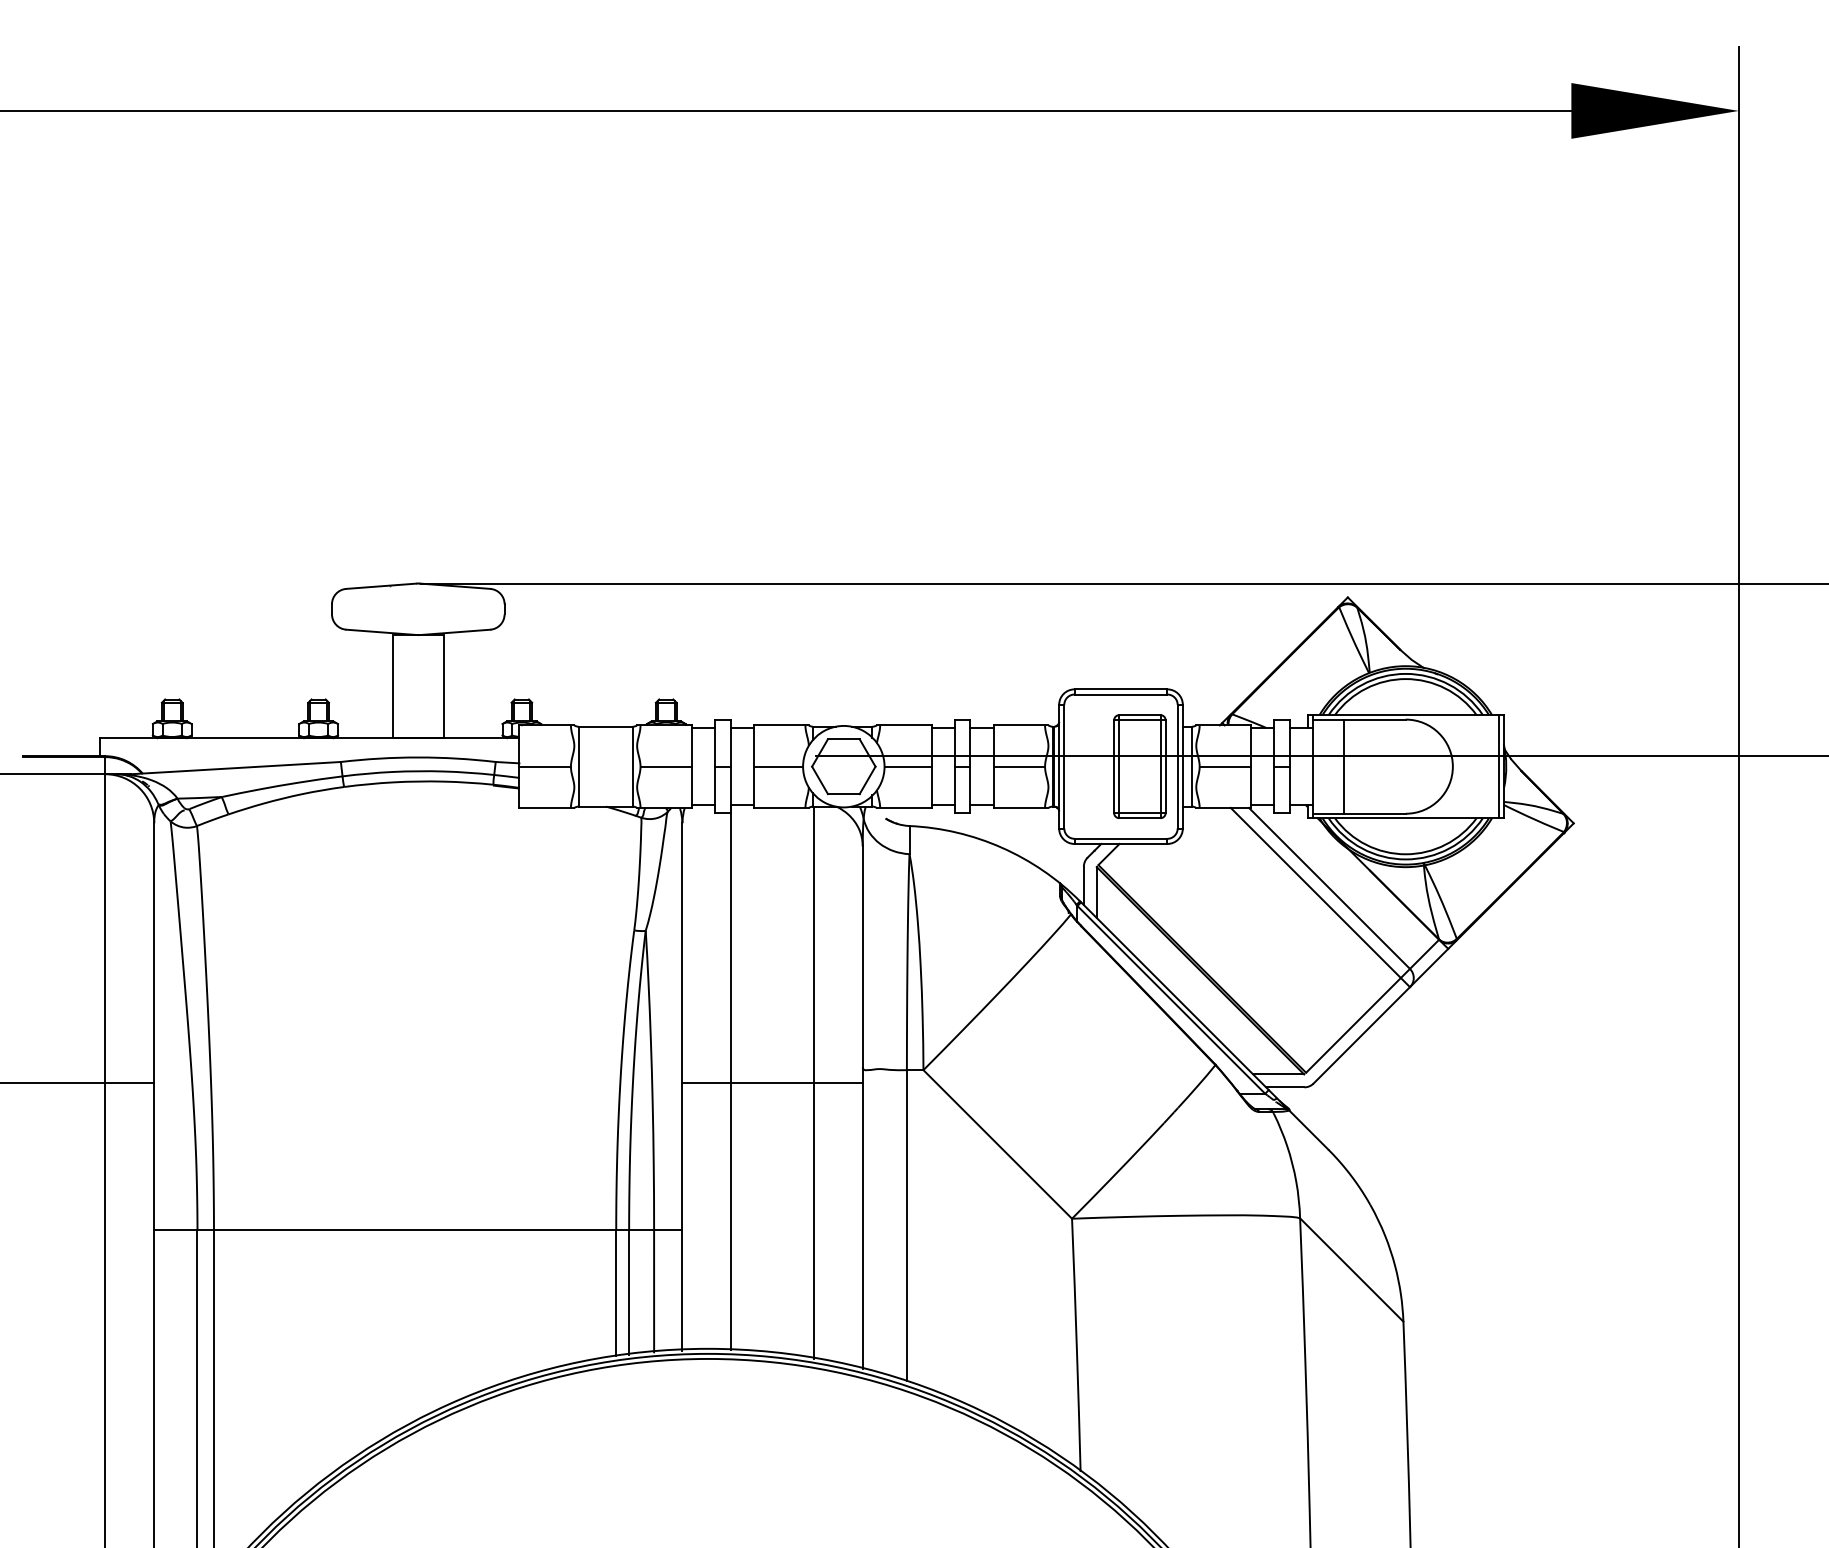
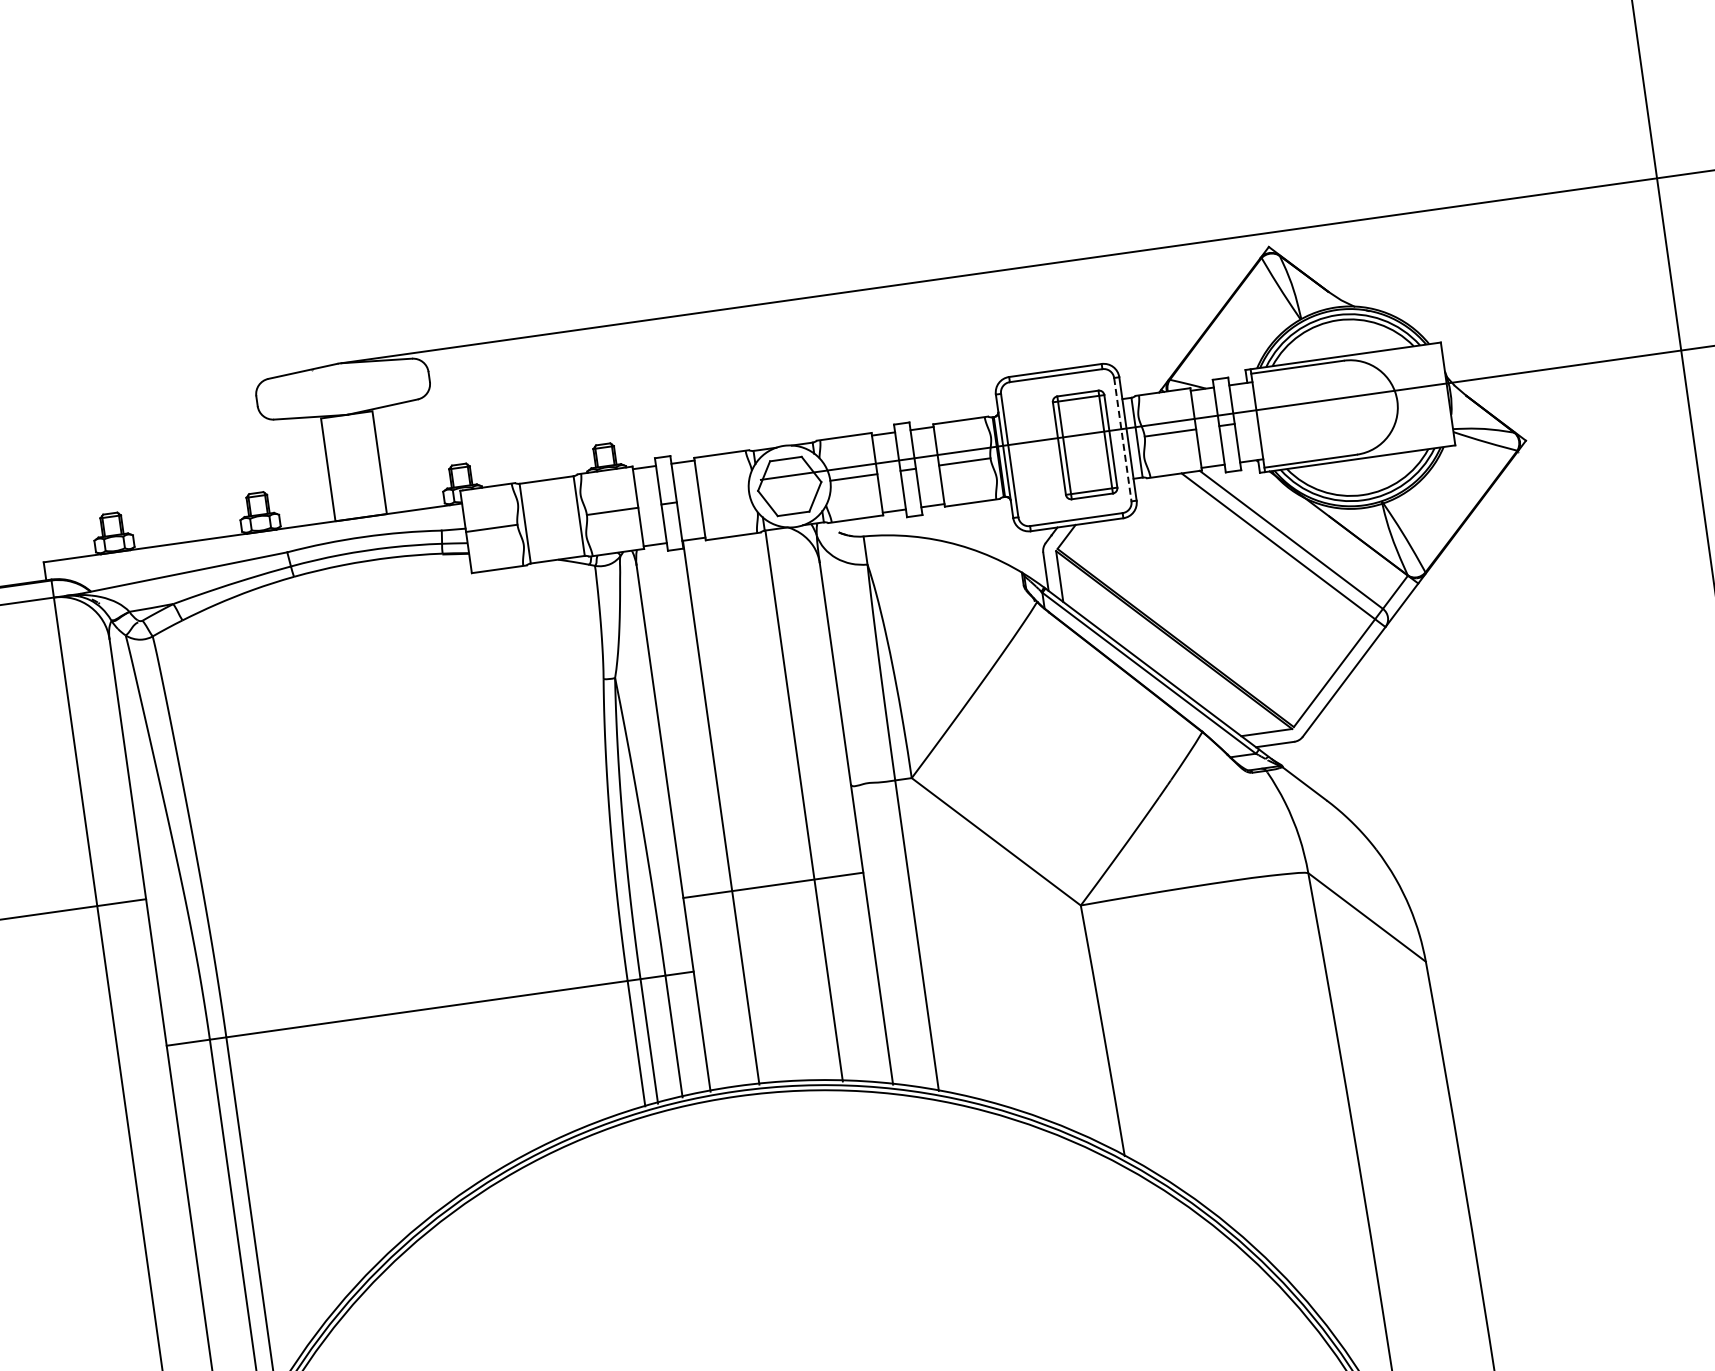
line: (778, 766) -> (724, 495), removed
line: (1177, 766) -> (1122, 439), solid -> dashed
line: (1343, 766) -> (1288, 416), removed
line: (1498, 766) -> (1442, 394), removed
line: (772, 1083) -> (773, 885), moved

